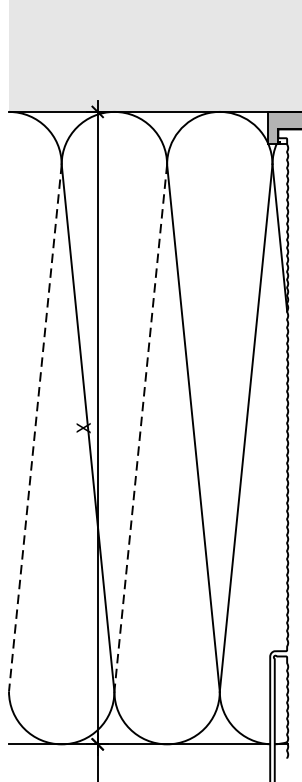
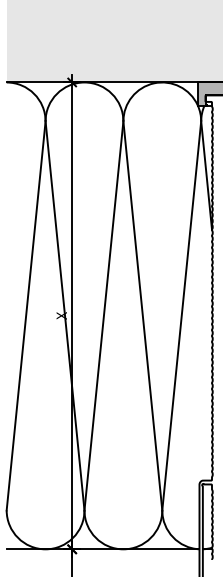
line: (35, 428) -> (26, 316), dashed -> solid
line: (140, 428) -> (103, 316), dashed -> solid

